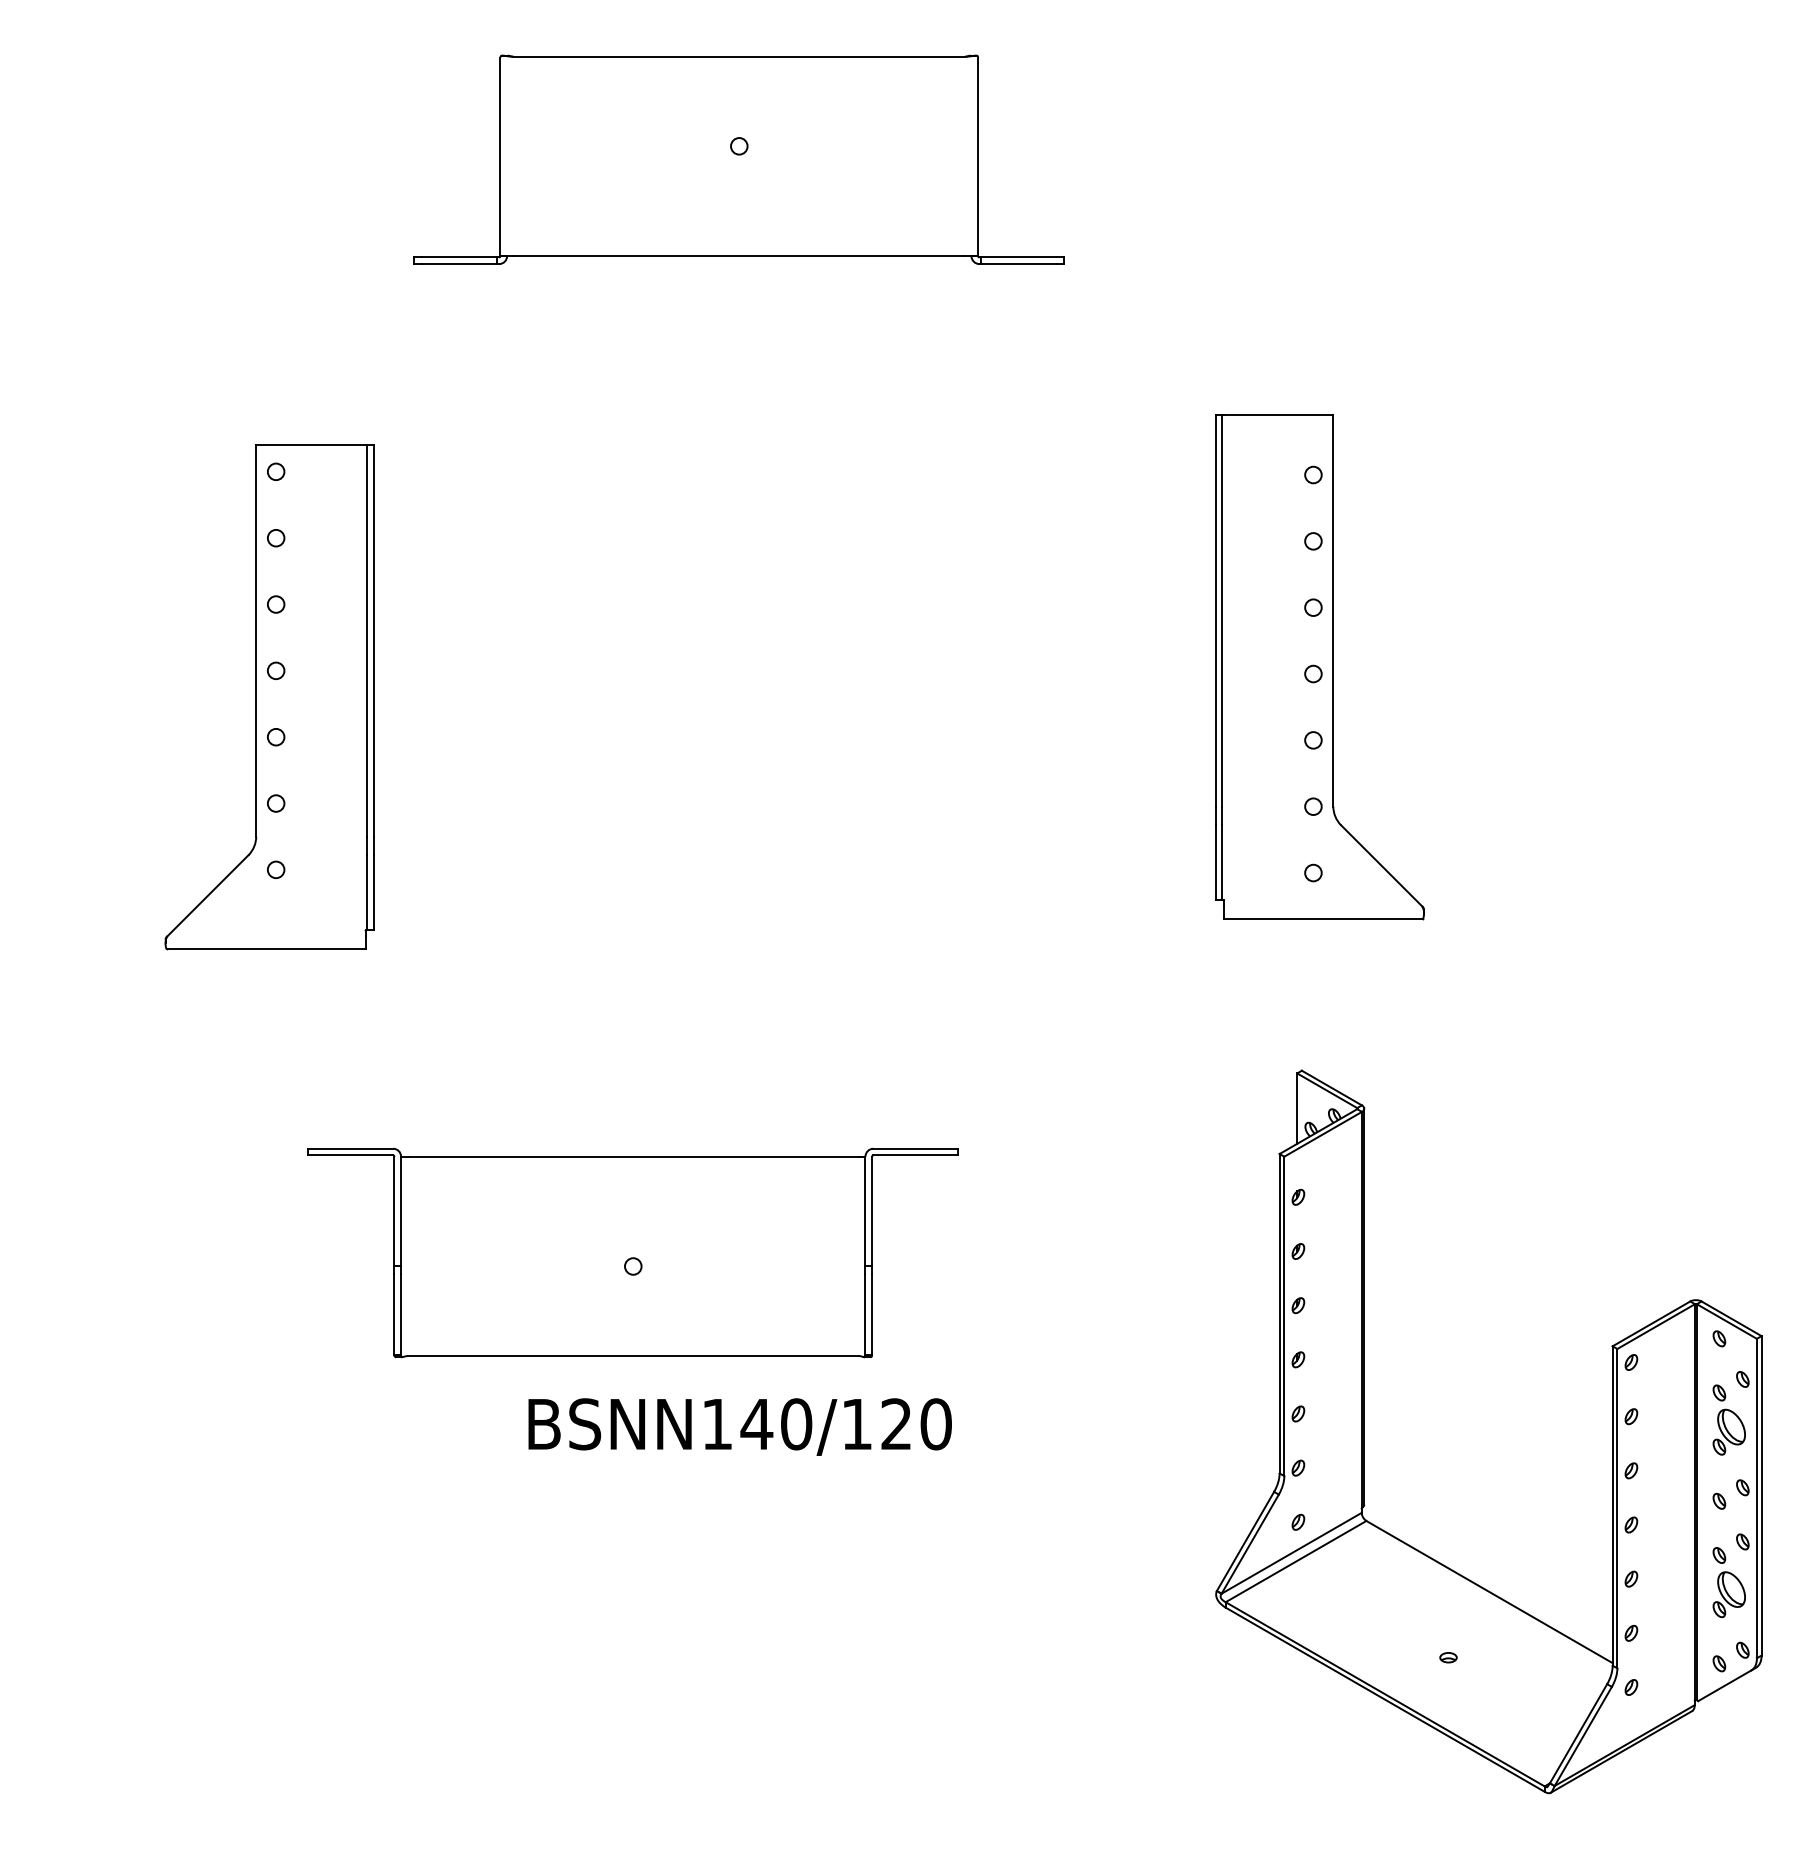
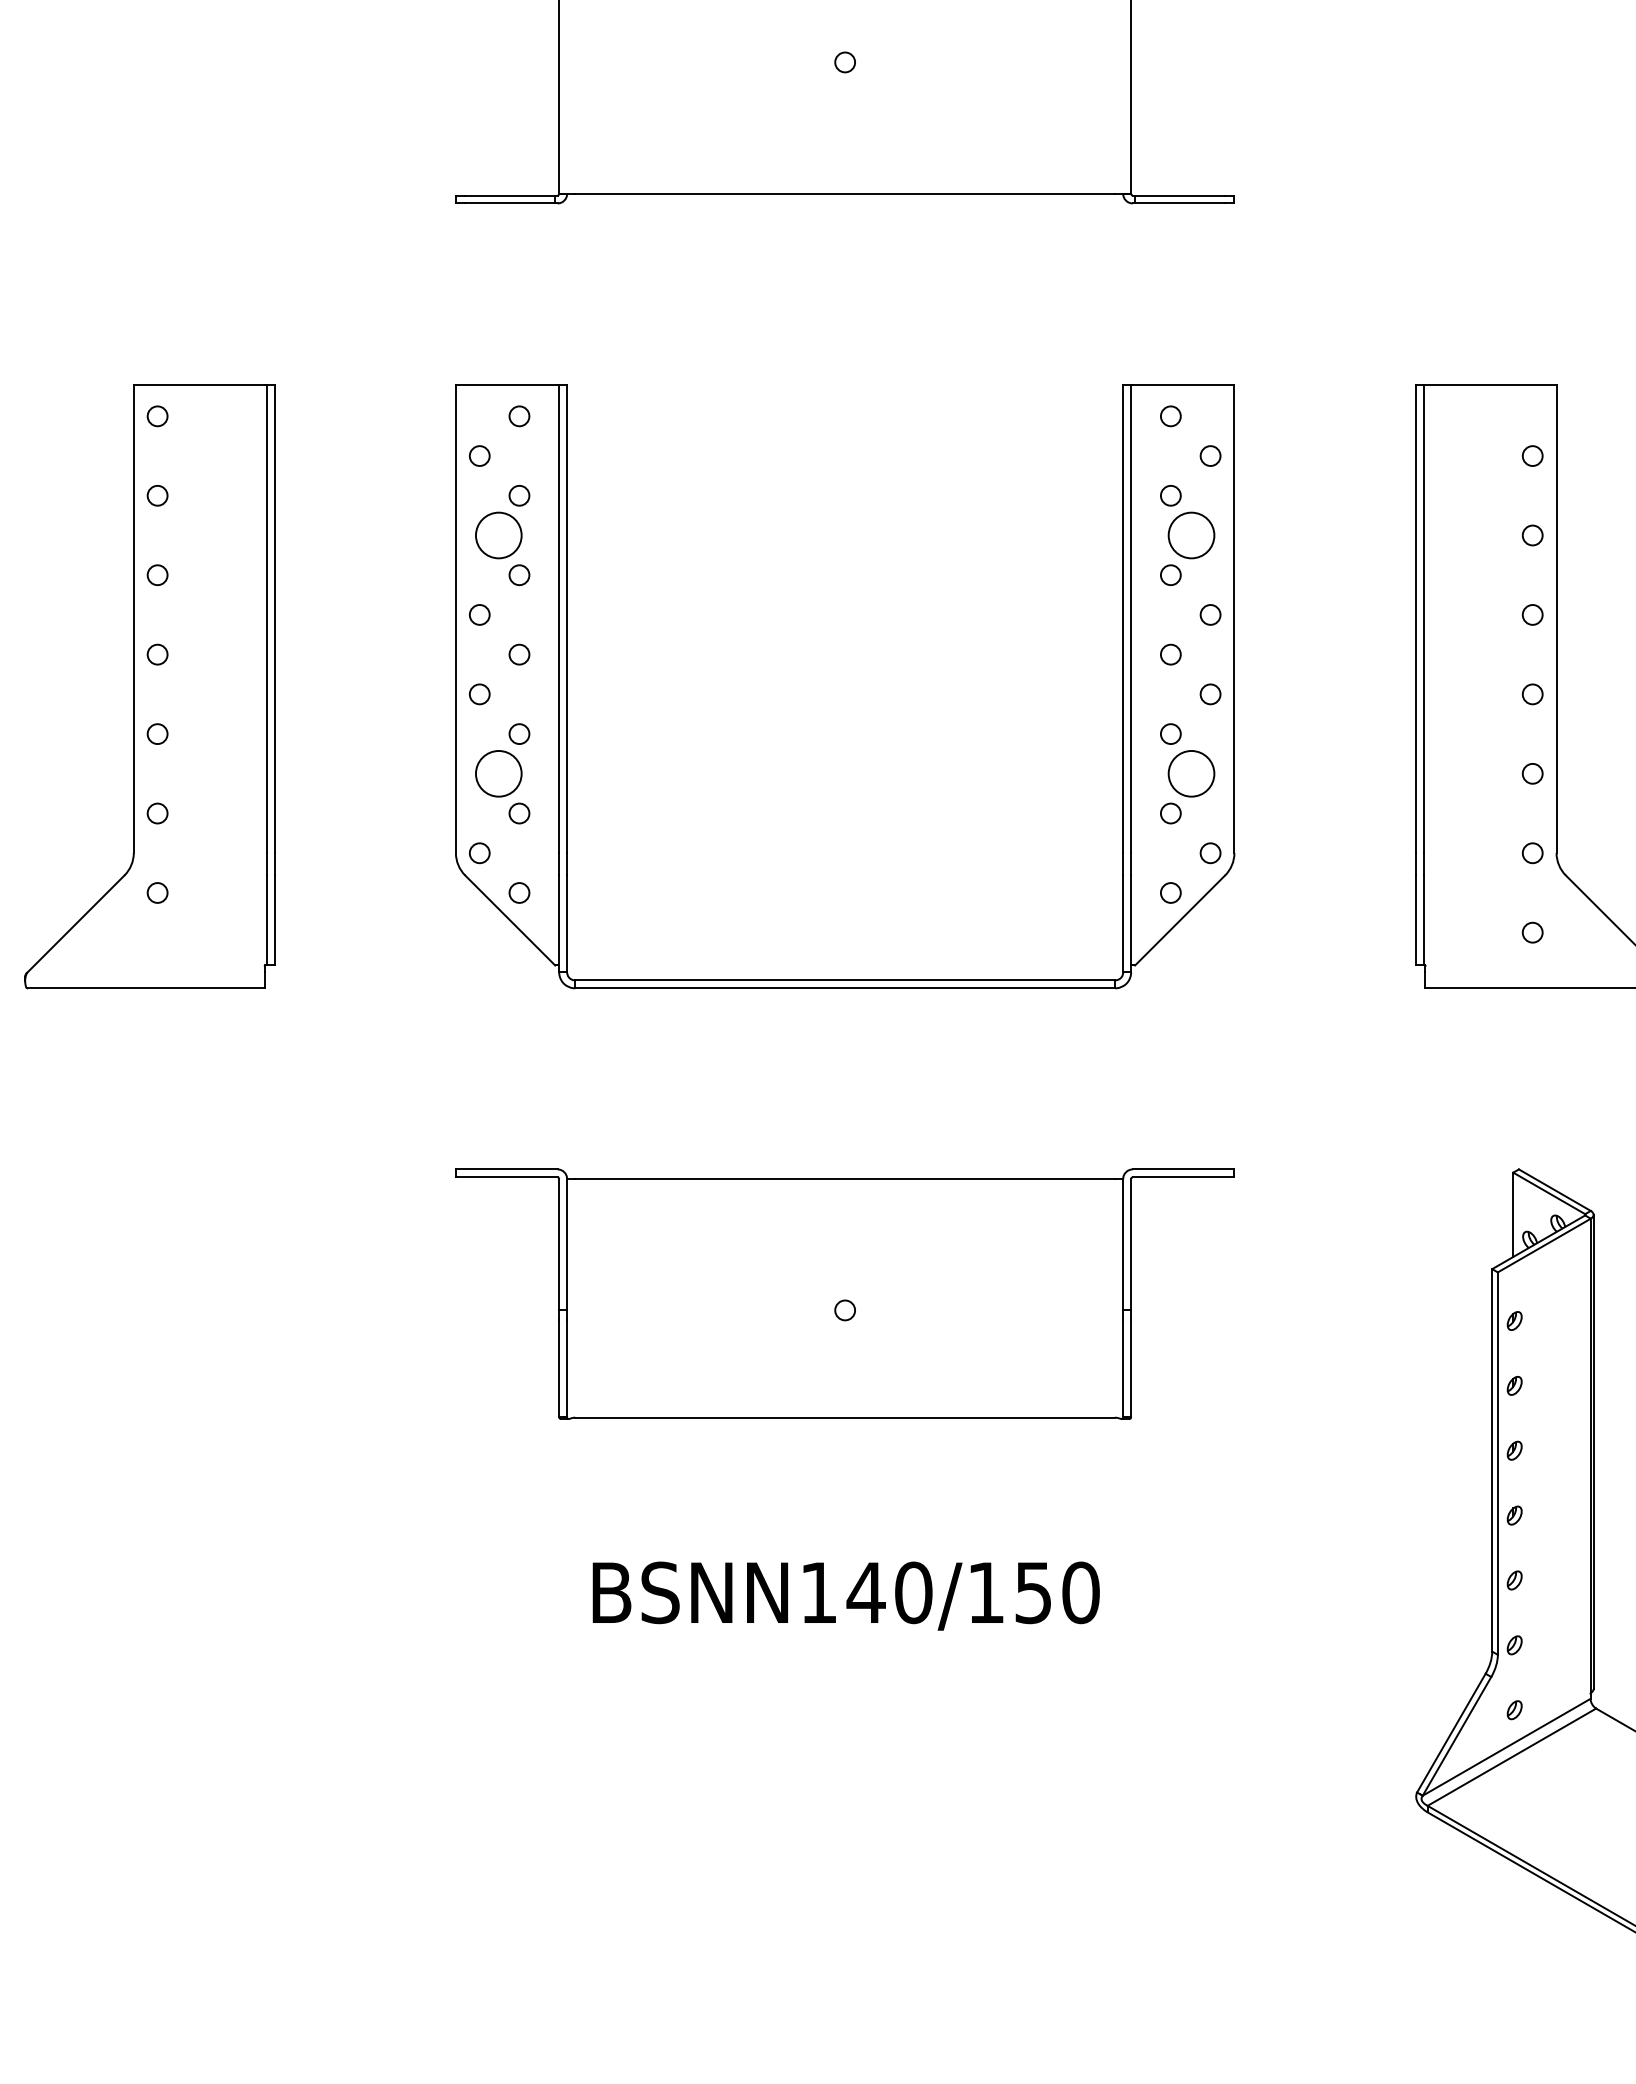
part: (970, 667) -> (1122, 686), added
part: (269, 697) -> (149, 686), moved
part: (632, 1252) -> (844, 1293), moved
text: (896, 1424) -> (1033, 1593), BSNN140/120 -> BSNN140/150

